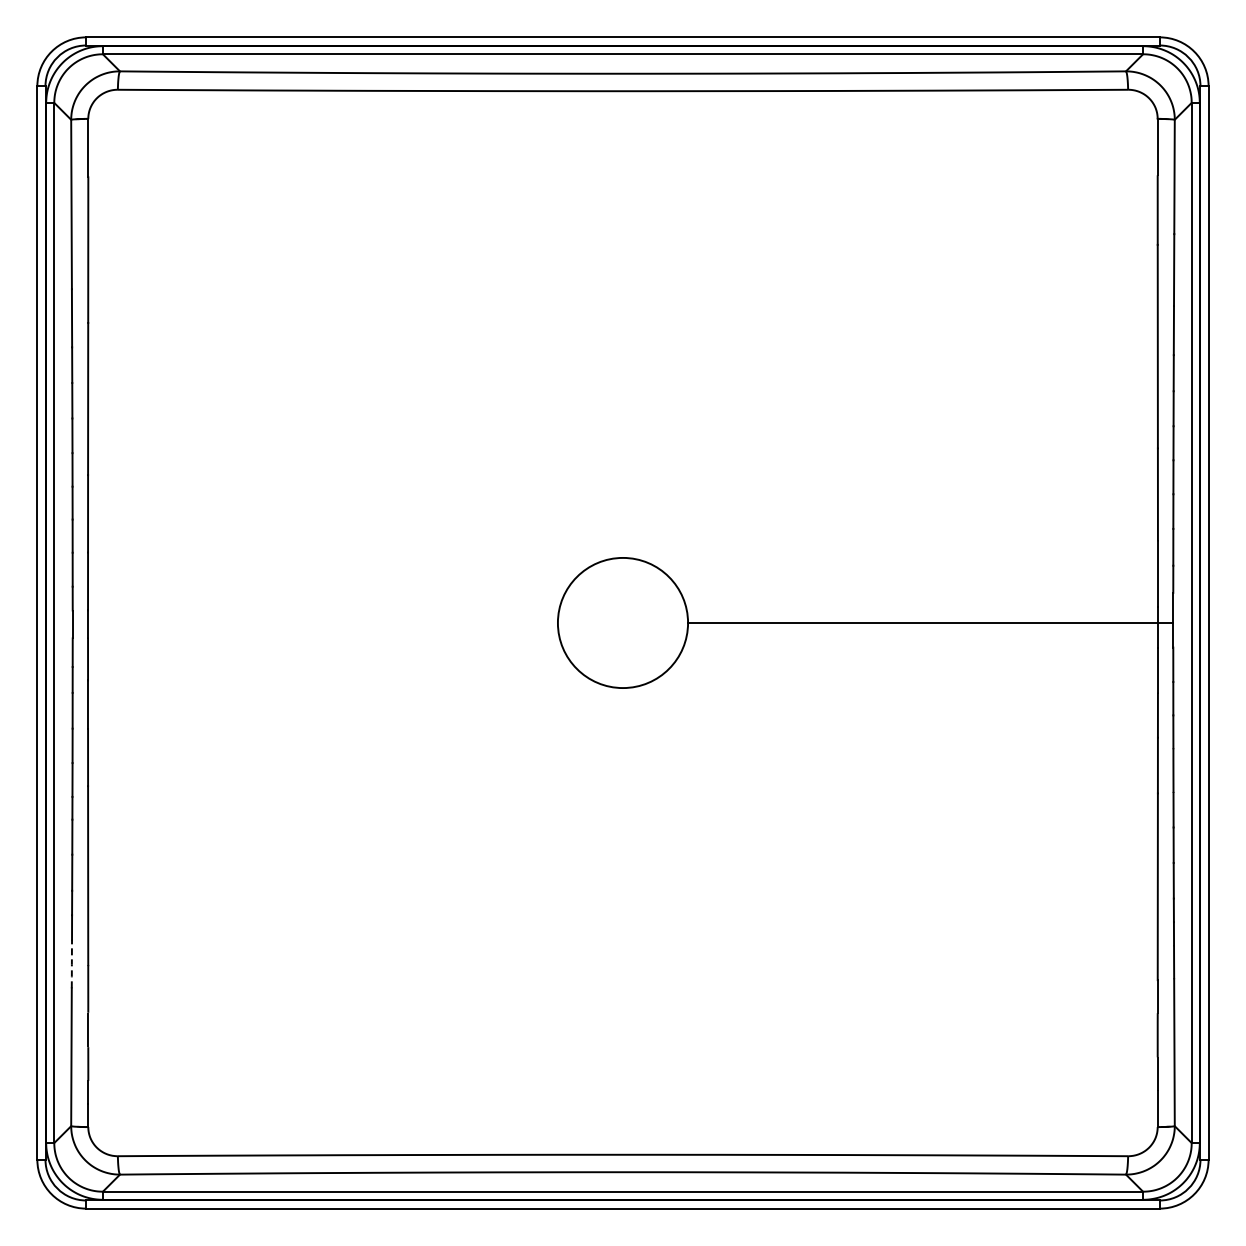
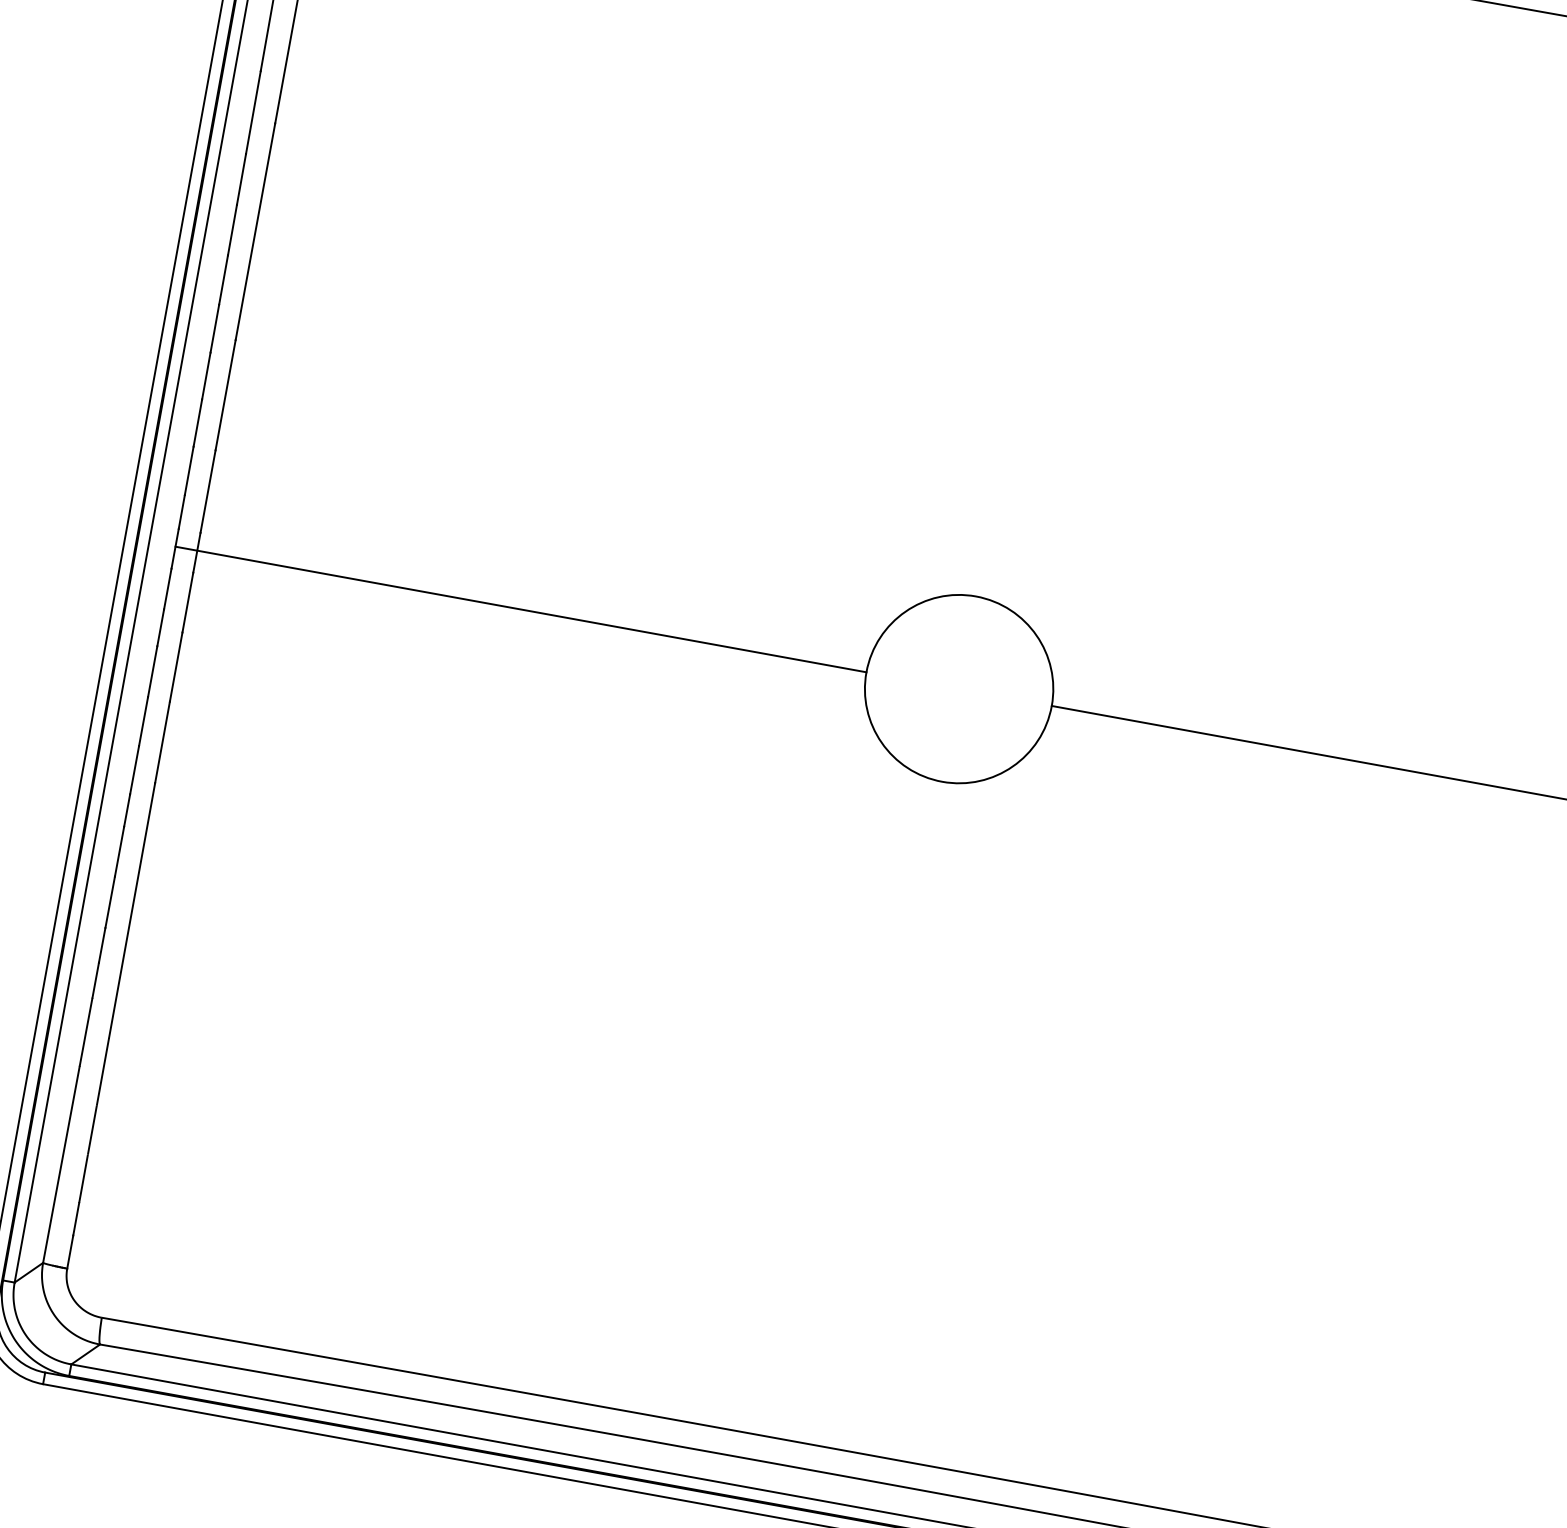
line: (314, 623) -> (519, 610), added
line: (71, 964) -> (85, 1032), dashed -> solid

